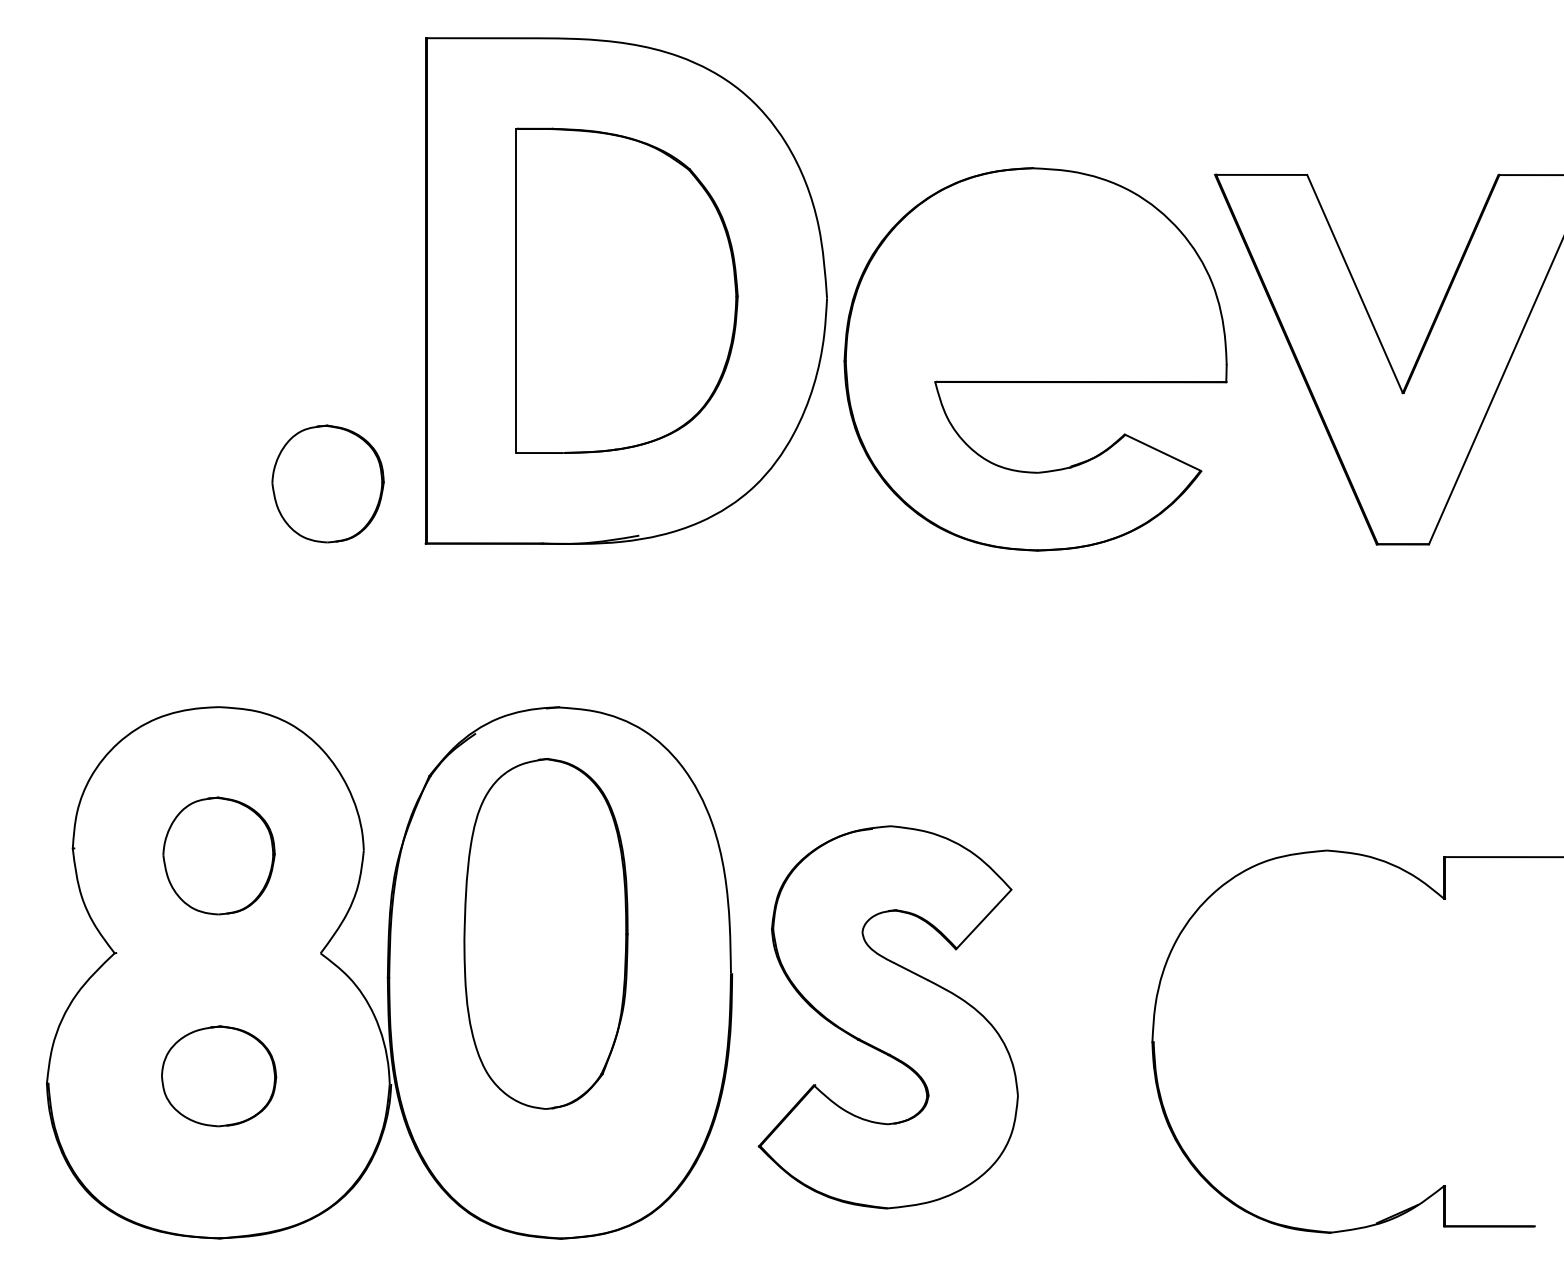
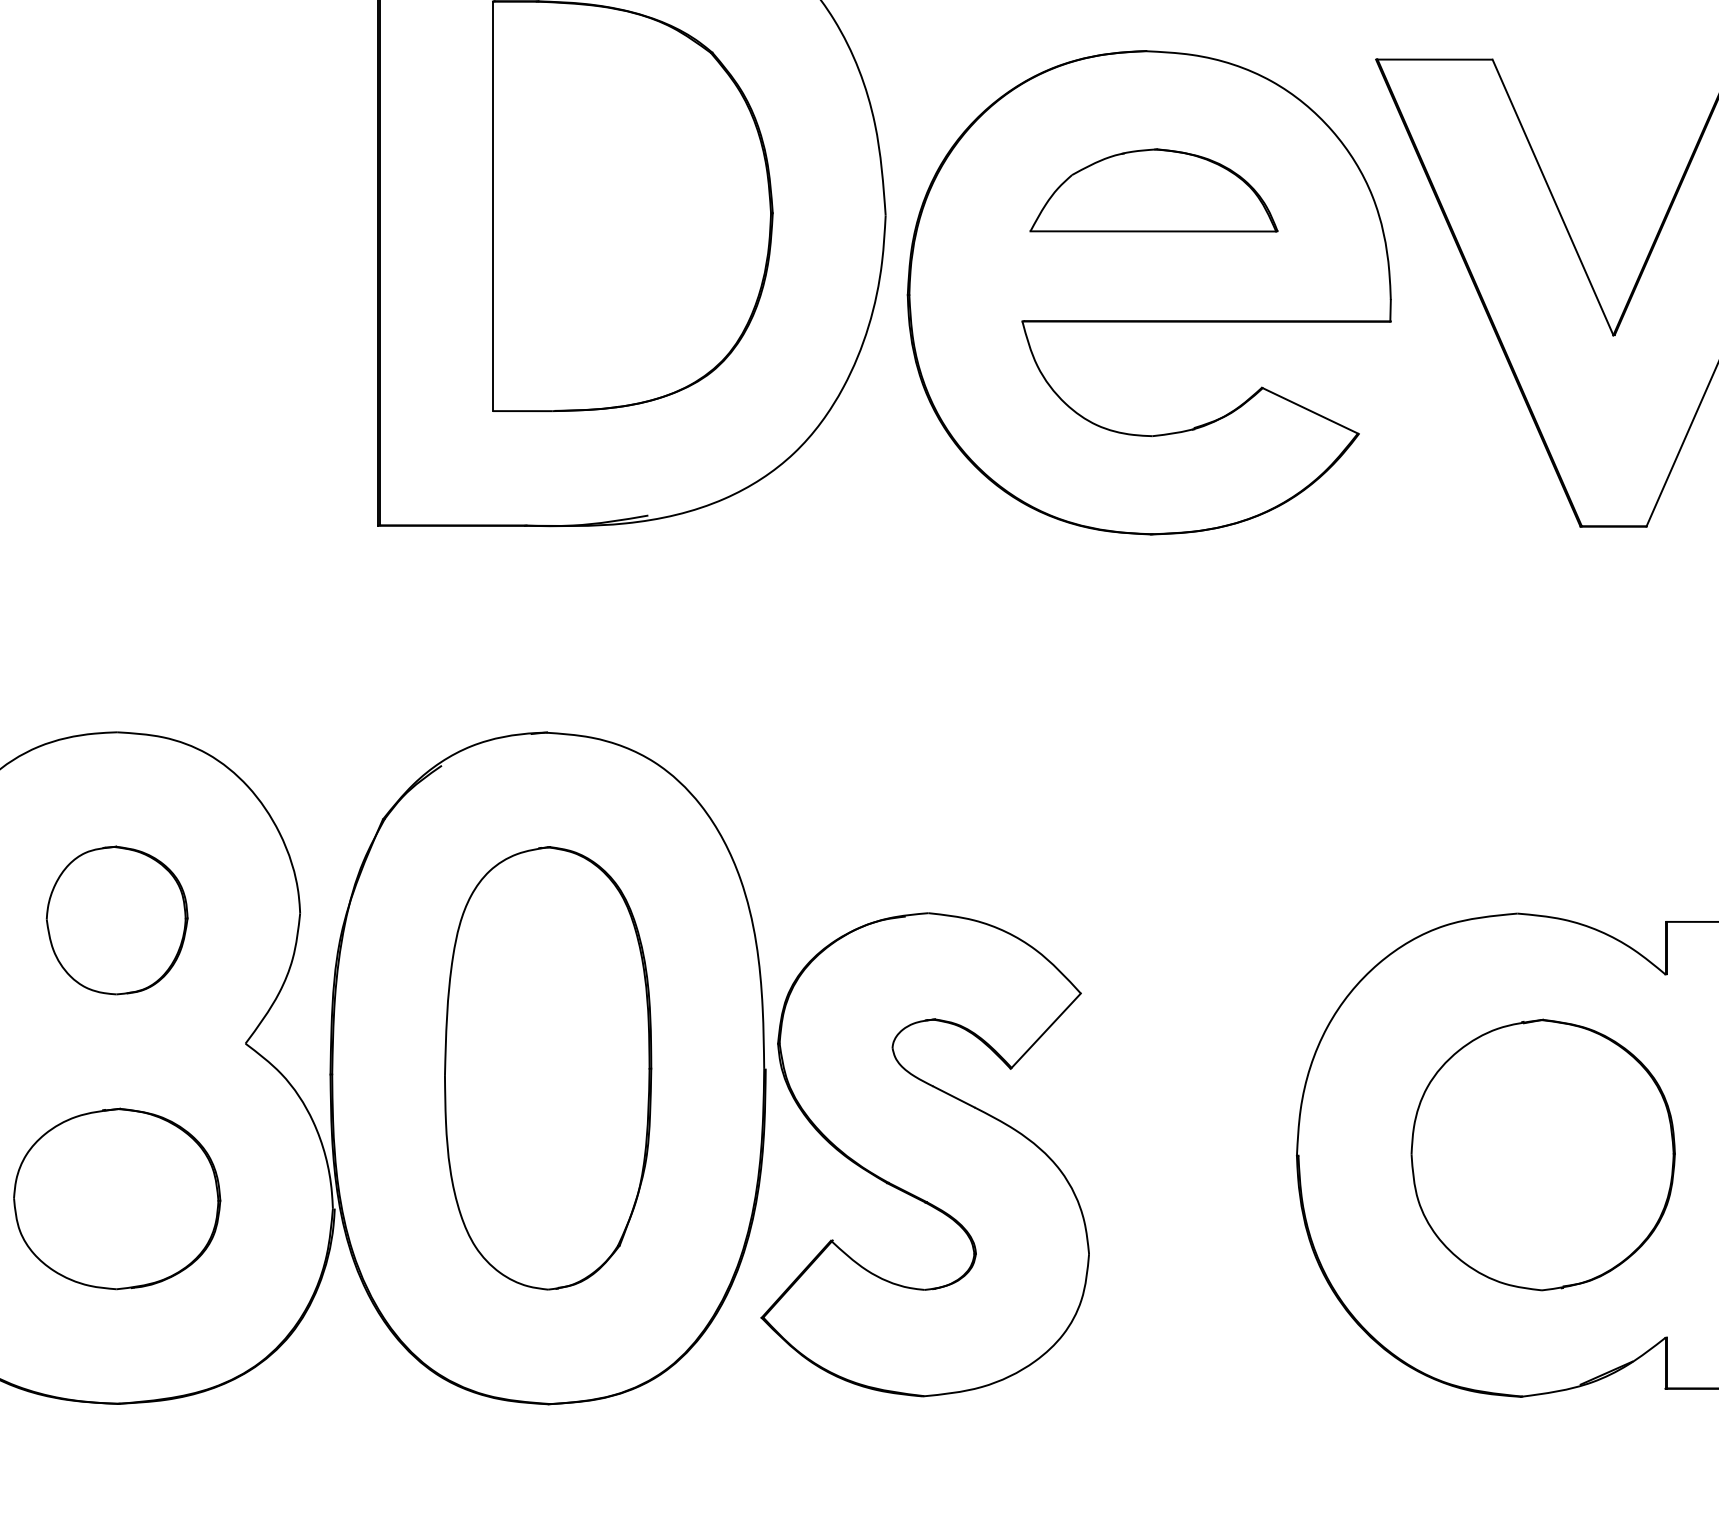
part: (1038, 277) -> (1152, 189), added
part: (327, 483) -> (254, 449), removed
part: (545, 933) -> (547, 1067), moved
part: (887, 1017) -> (924, 1154), moved
part: (1347, 1041) -> (1543, 1154), added
part: (218, 1076) -> (116, 1199), size x1.43

